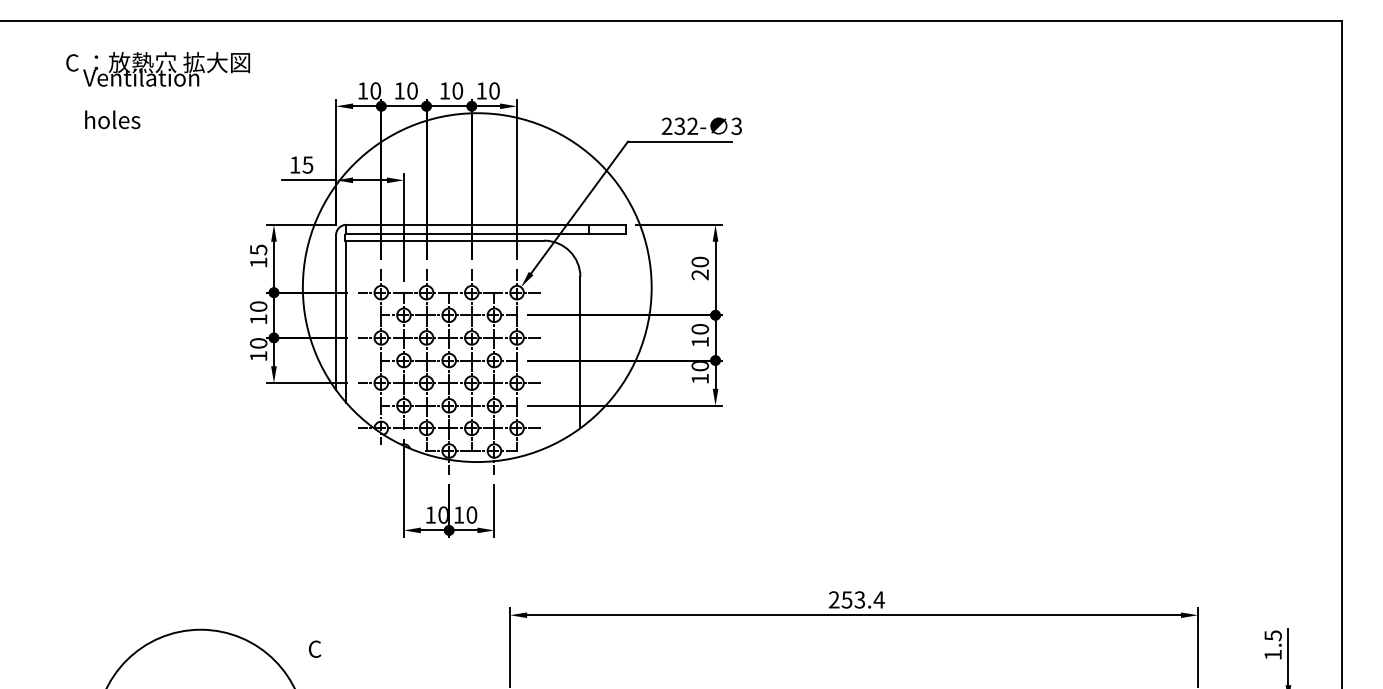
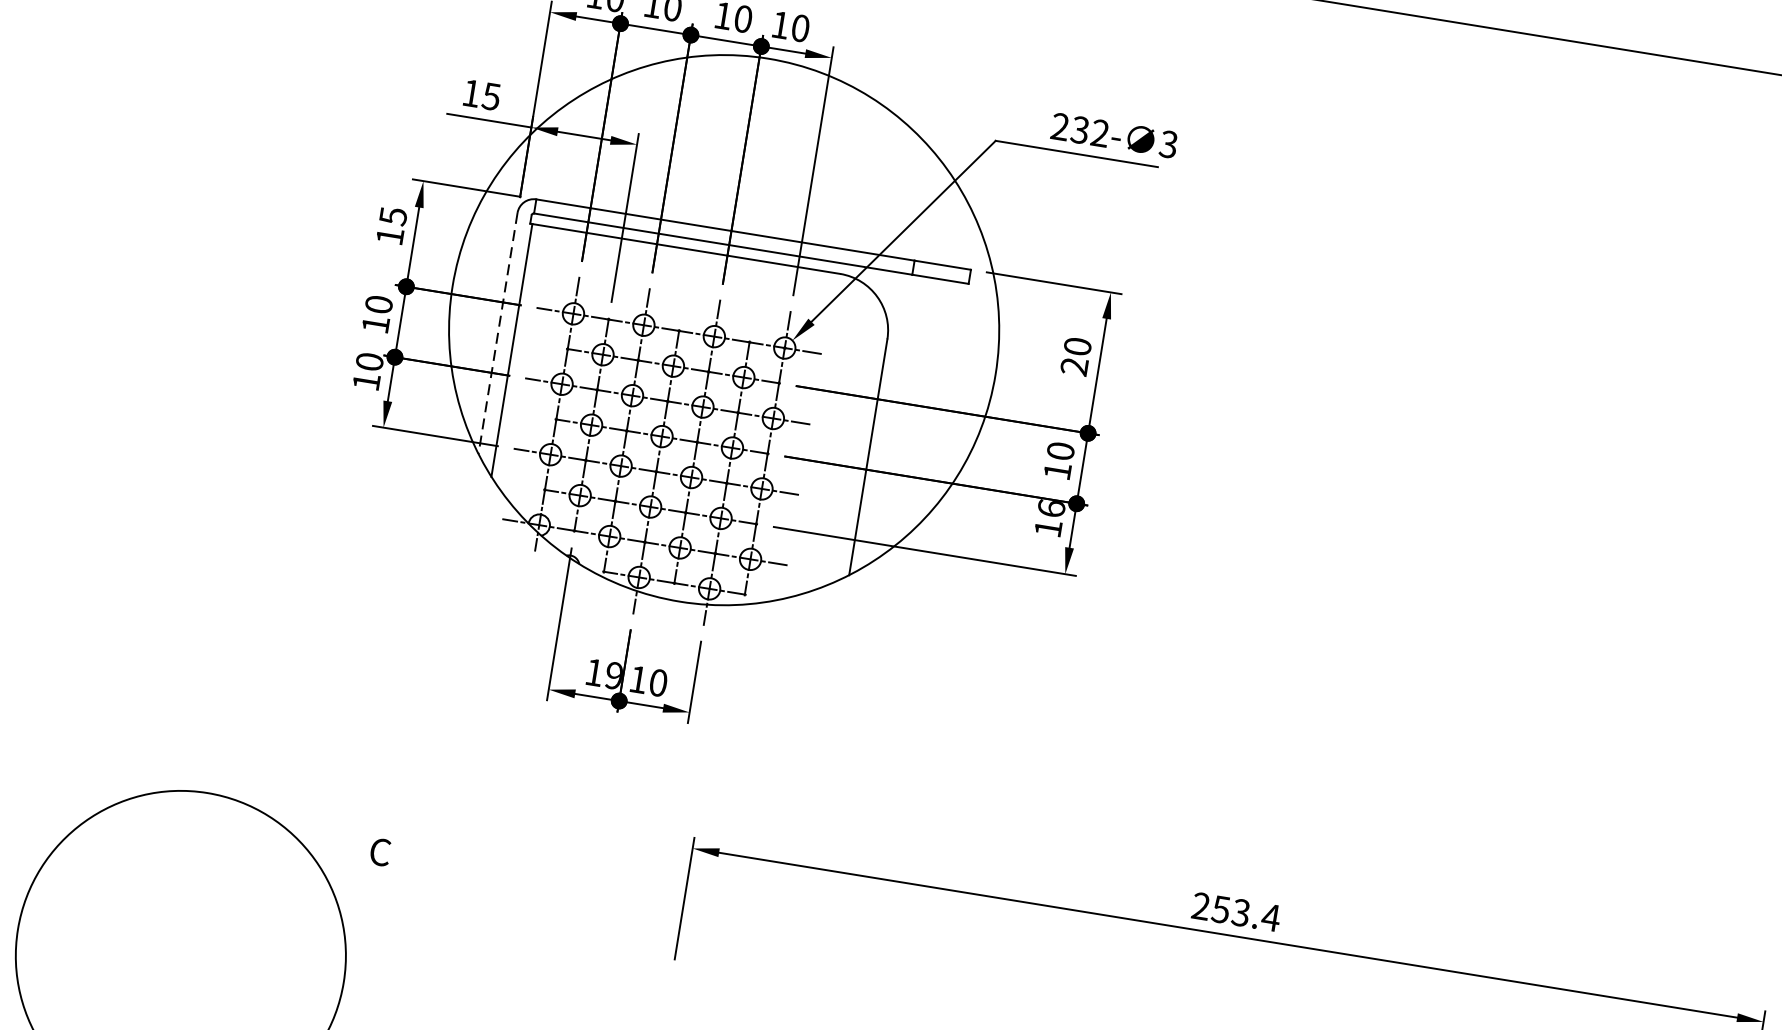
line: (336, 313) -> (498, 334), solid -> dashed
text: (699, 366) -> (1050, 508), 10 -> 16
text: (442, 514) -> (612, 674), 10 -> 19

